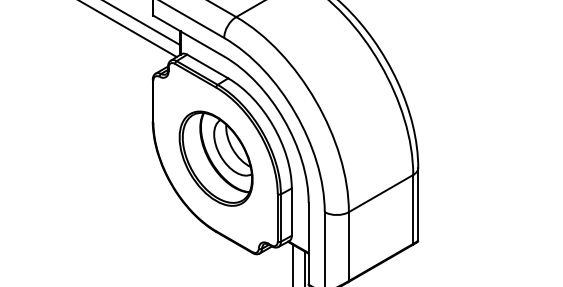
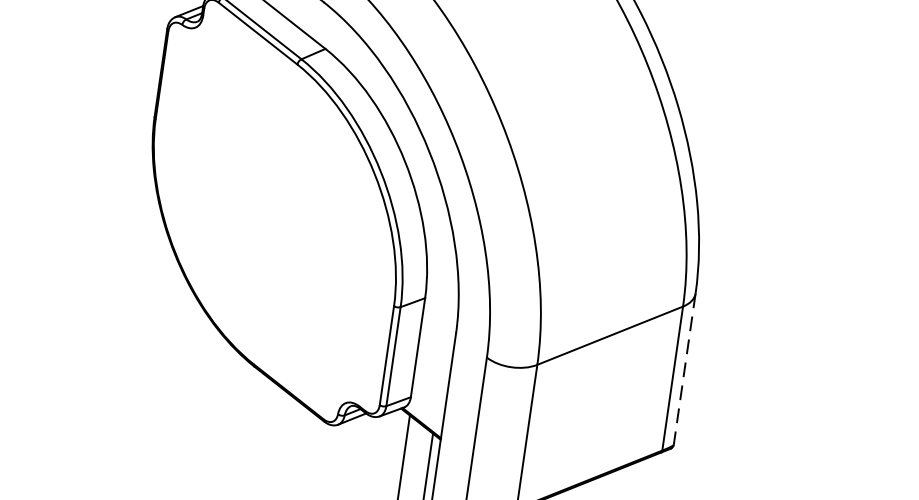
part: (215, 158) -> (274, 212), removed
line: (418, 204) -> (685, 369), solid -> dashed

